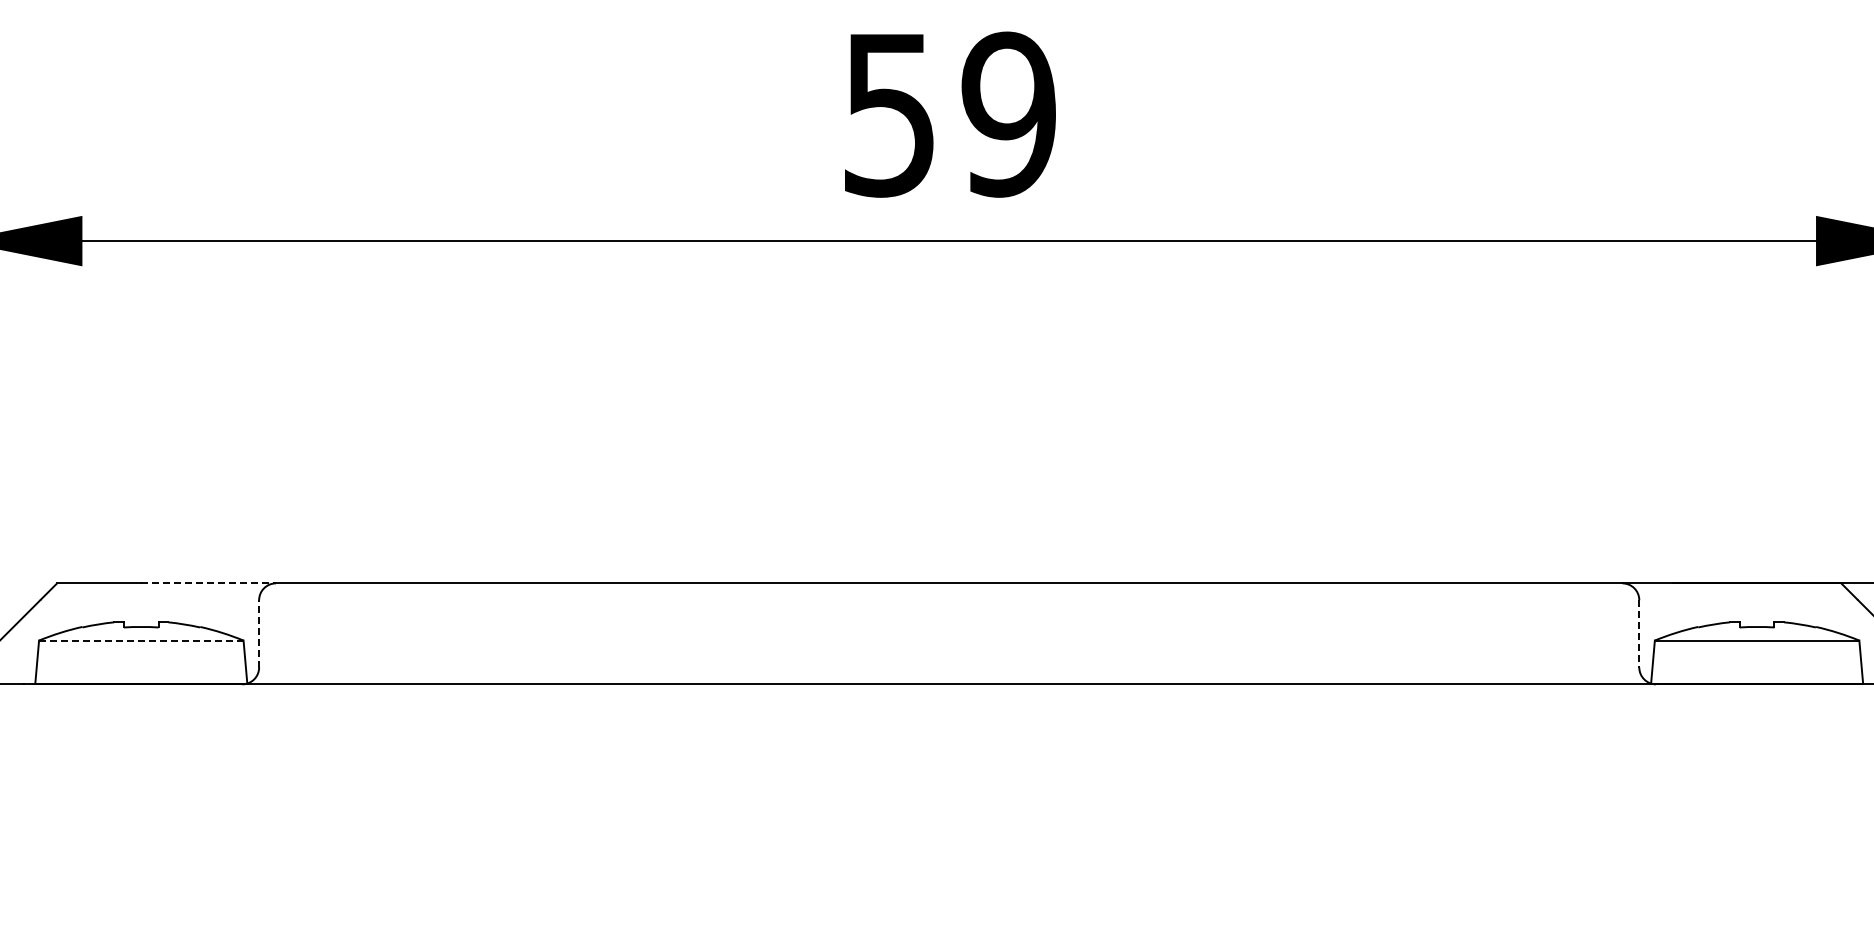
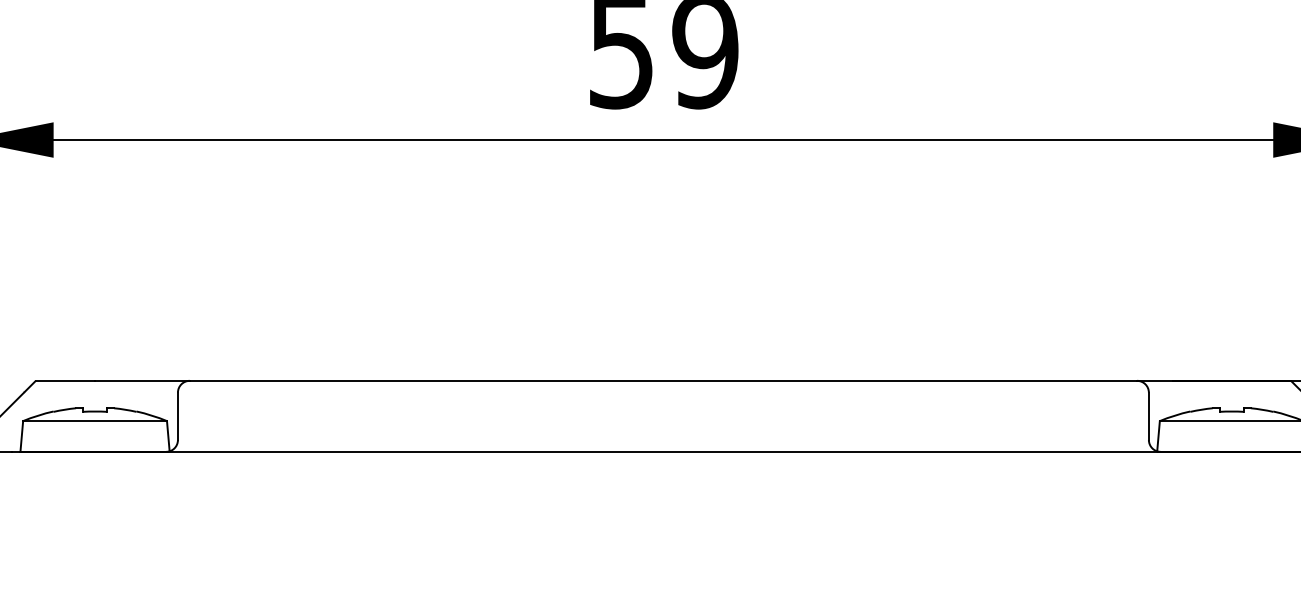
line: (209, 583) -> (143, 380), dashed -> solid
line: (259, 633) -> (178, 416), dashed -> solid
line: (1639, 633) -> (1149, 416), dashed -> solid
line: (141, 640) -> (95, 421), dashed -> solid

